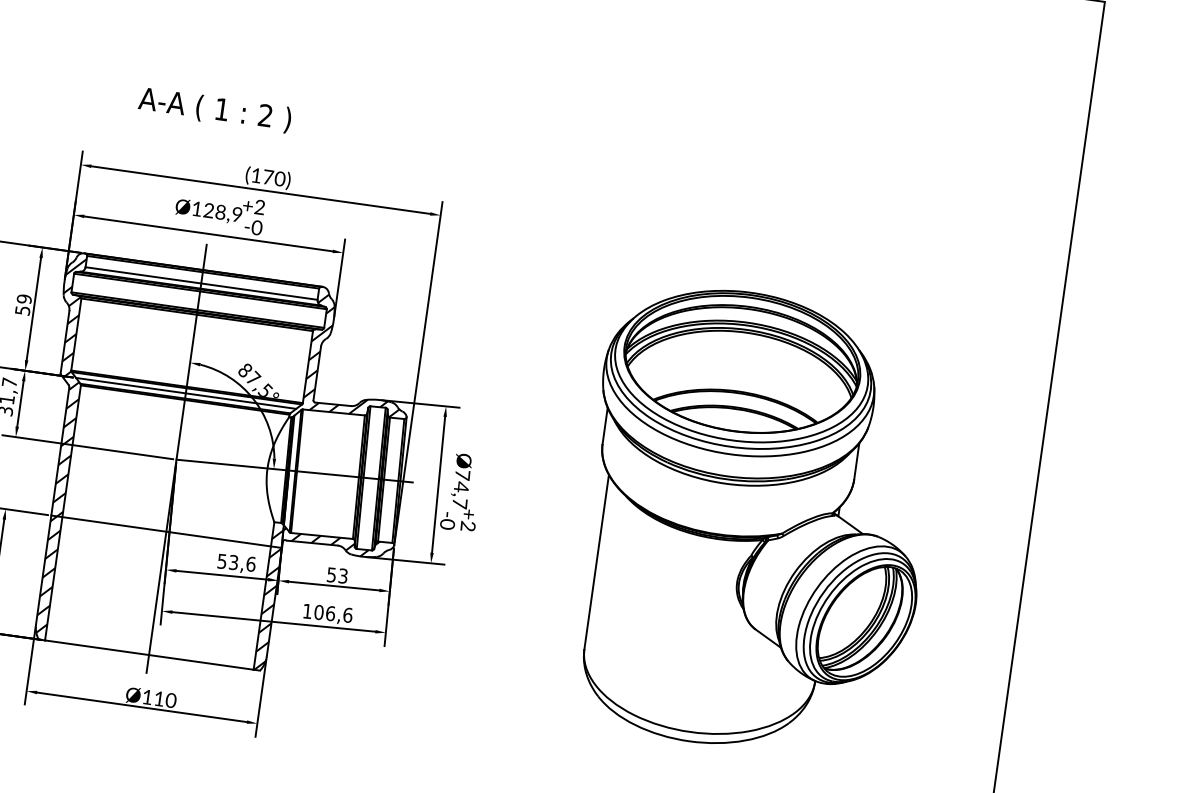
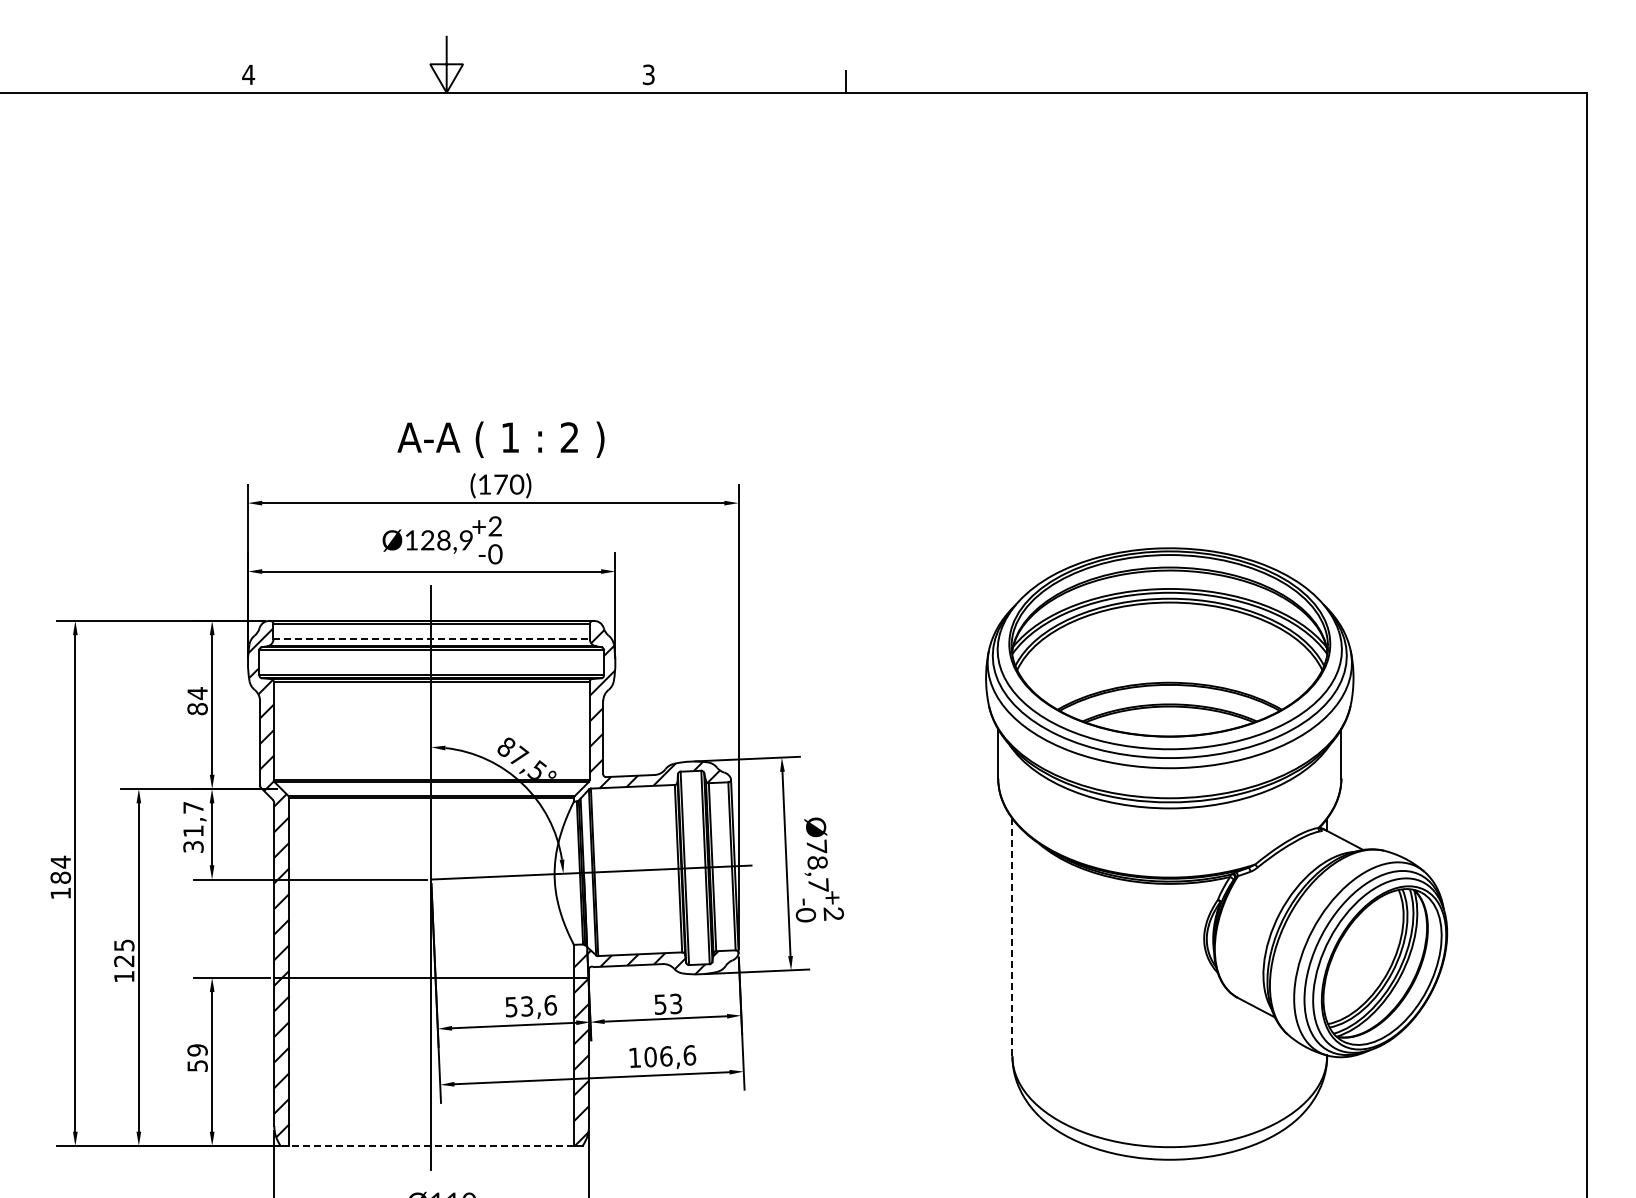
text: (214, 109) -> (500, 439), moved
line: (202, 283) -> (432, 639), solid -> dashed
text: (23, 305) -> (197, 701), 59 -> 84
line: (185, 393) -> (431, 789), removed
text: (461, 487) -> (817, 862), Ø74,7 -> Ø78,7
line: (596, 562) -> (1012, 937), solid -> dashed
line: (149, 654) -> (431, 1145), solid -> dashed

